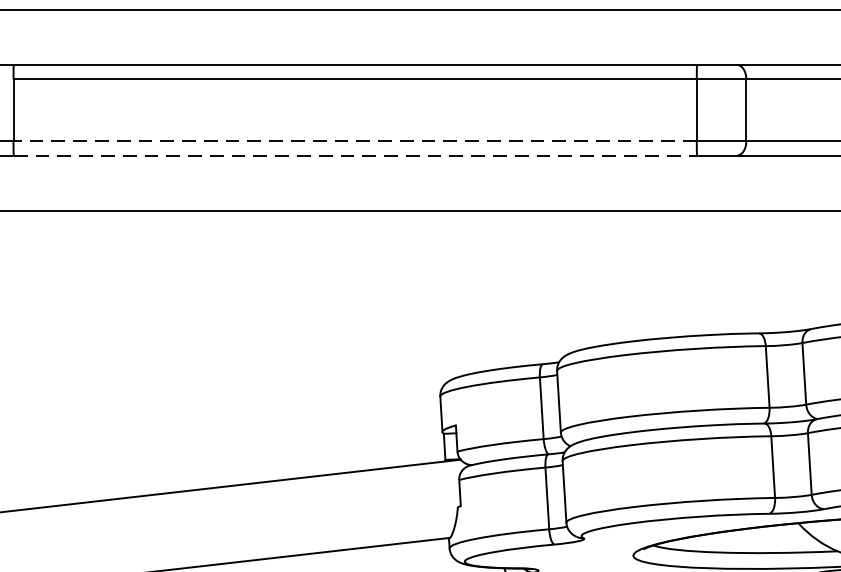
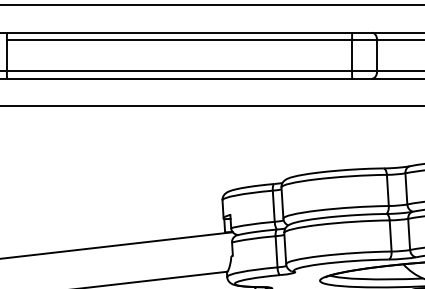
line: (355, 141) -> (179, 71), dashed -> solid
line: (355, 155) -> (179, 78), dashed -> solid

